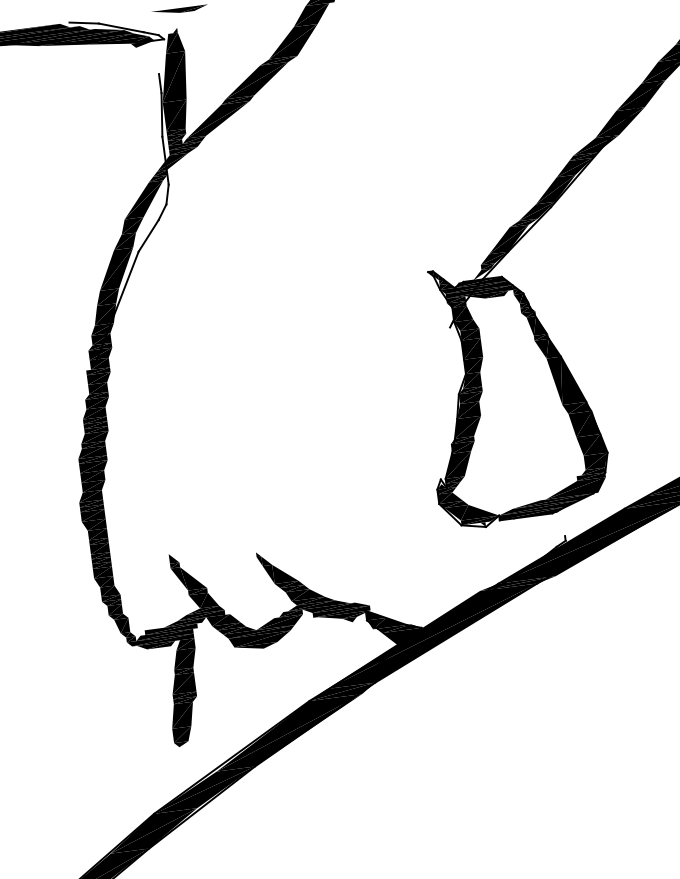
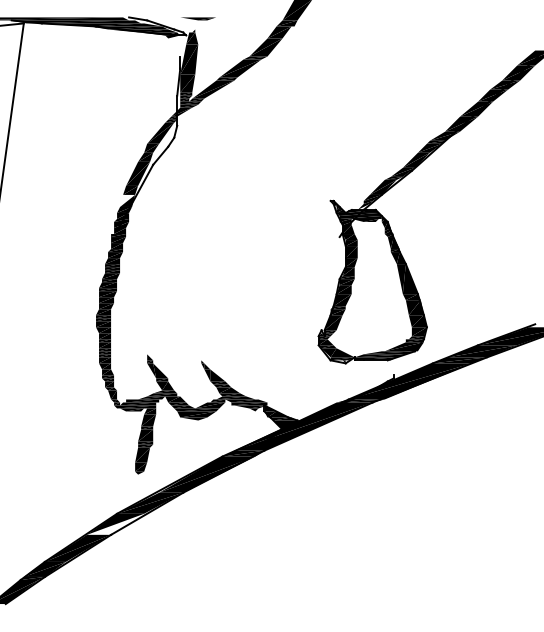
fill: (105, 313) -> (127, 200), removed
fill: (153, 829) -> (115, 523), removed

